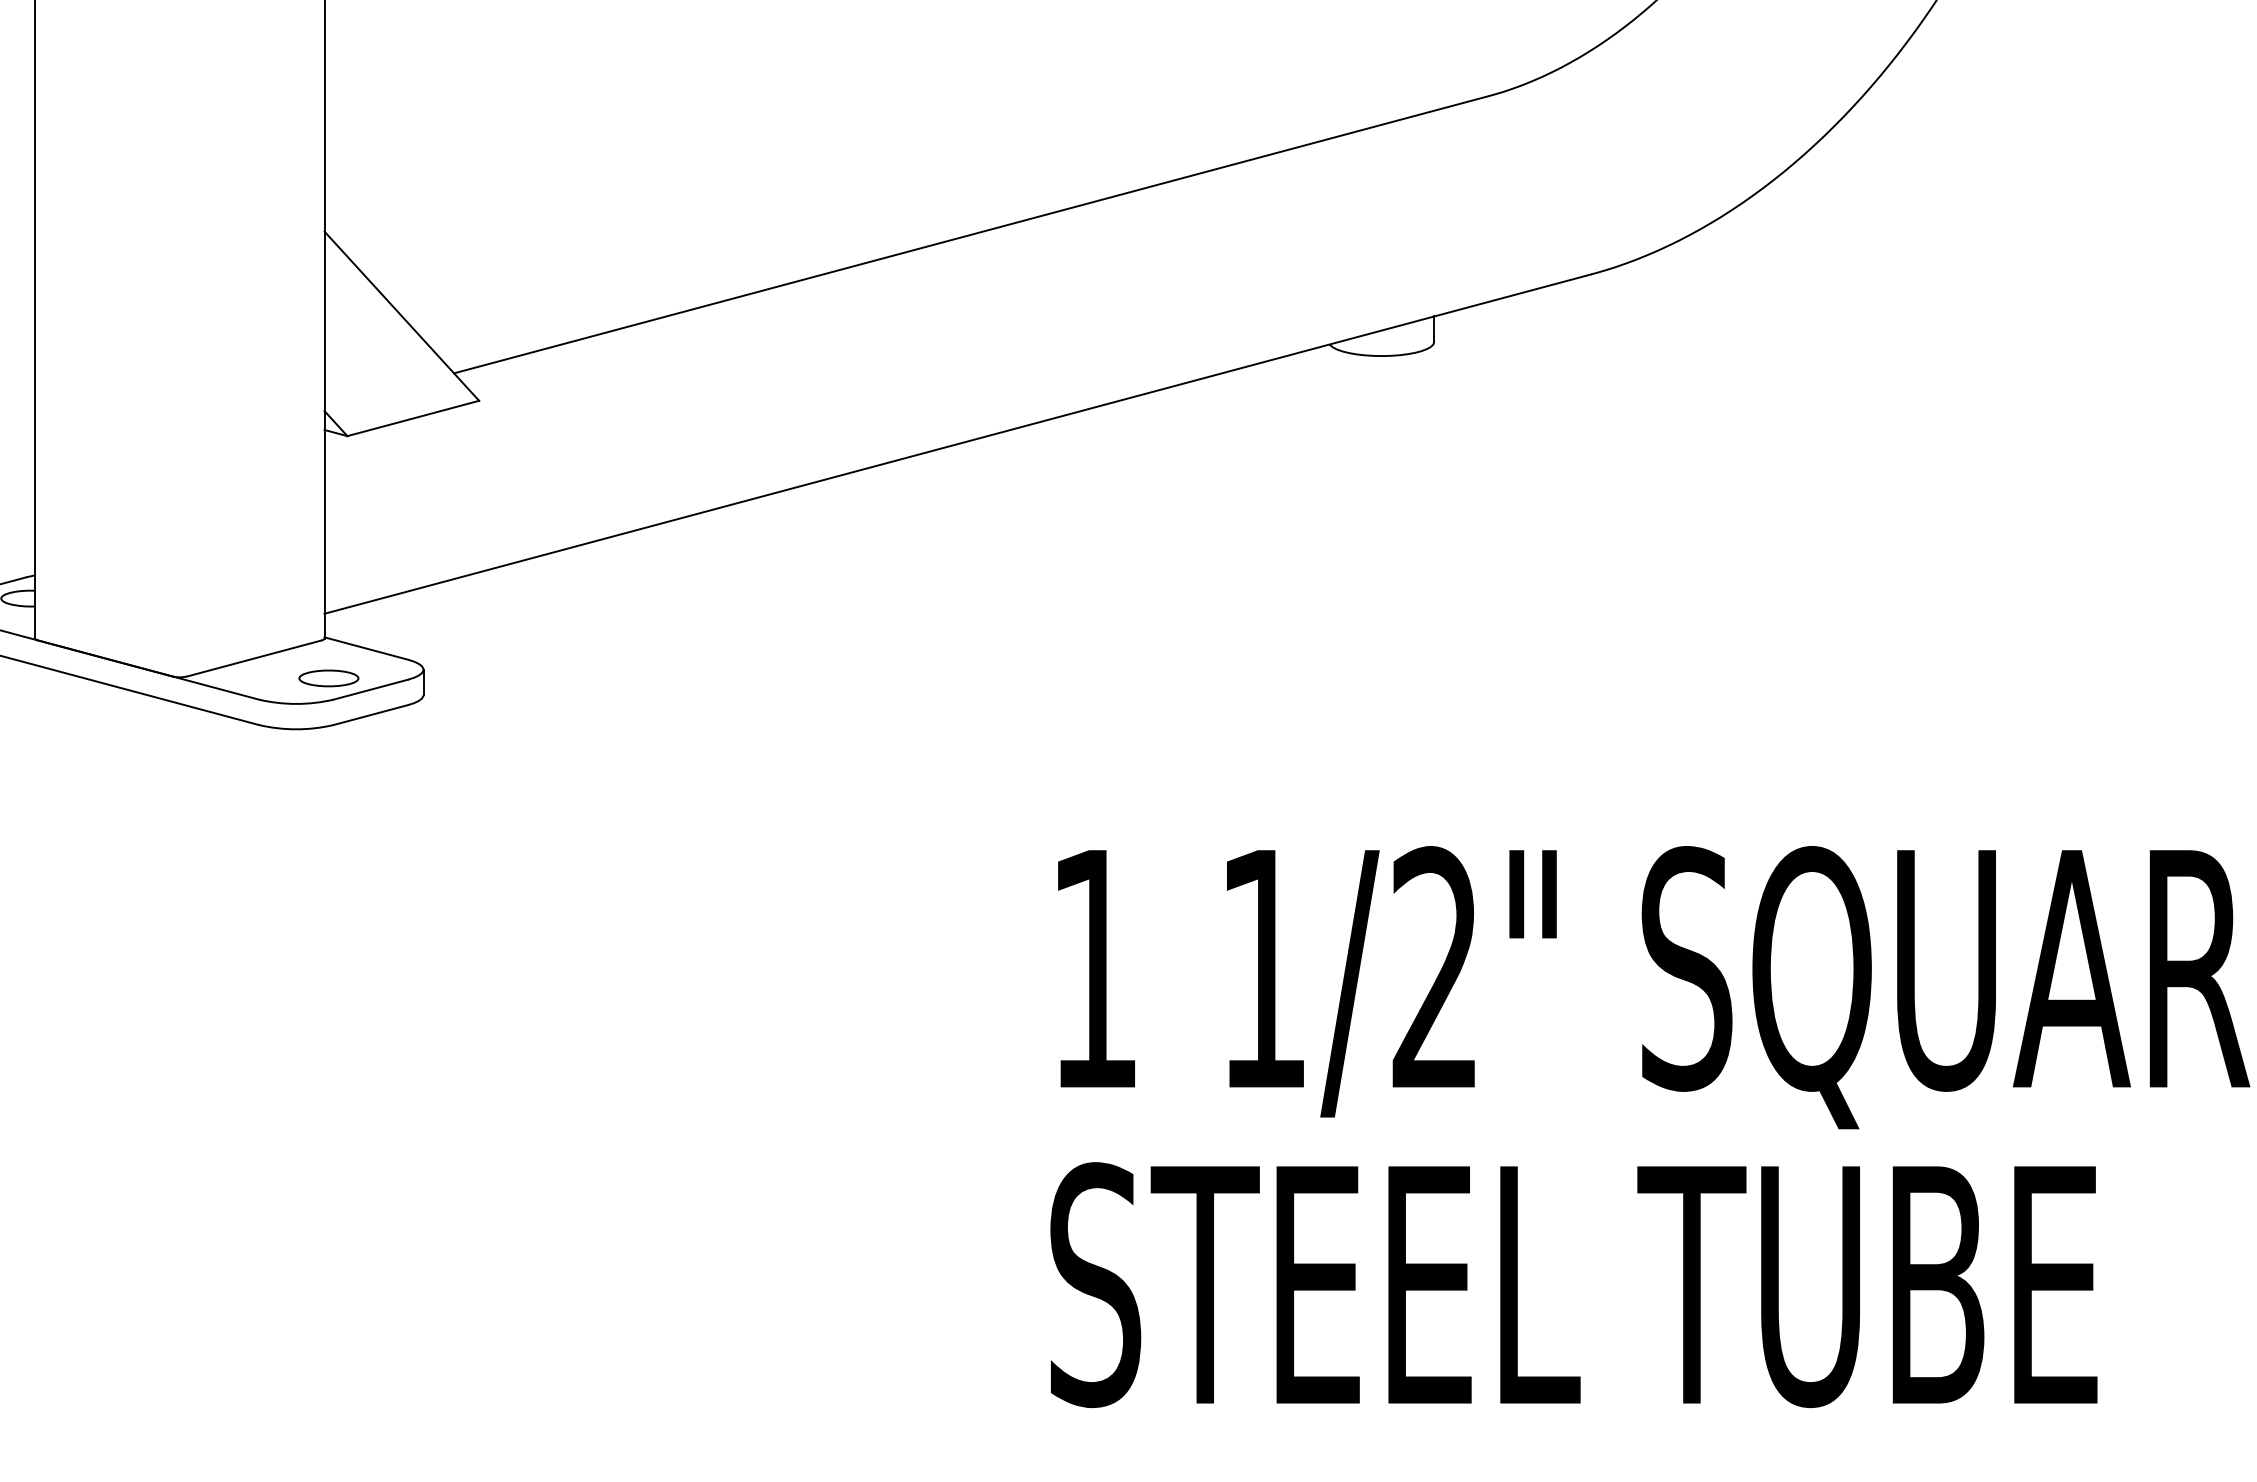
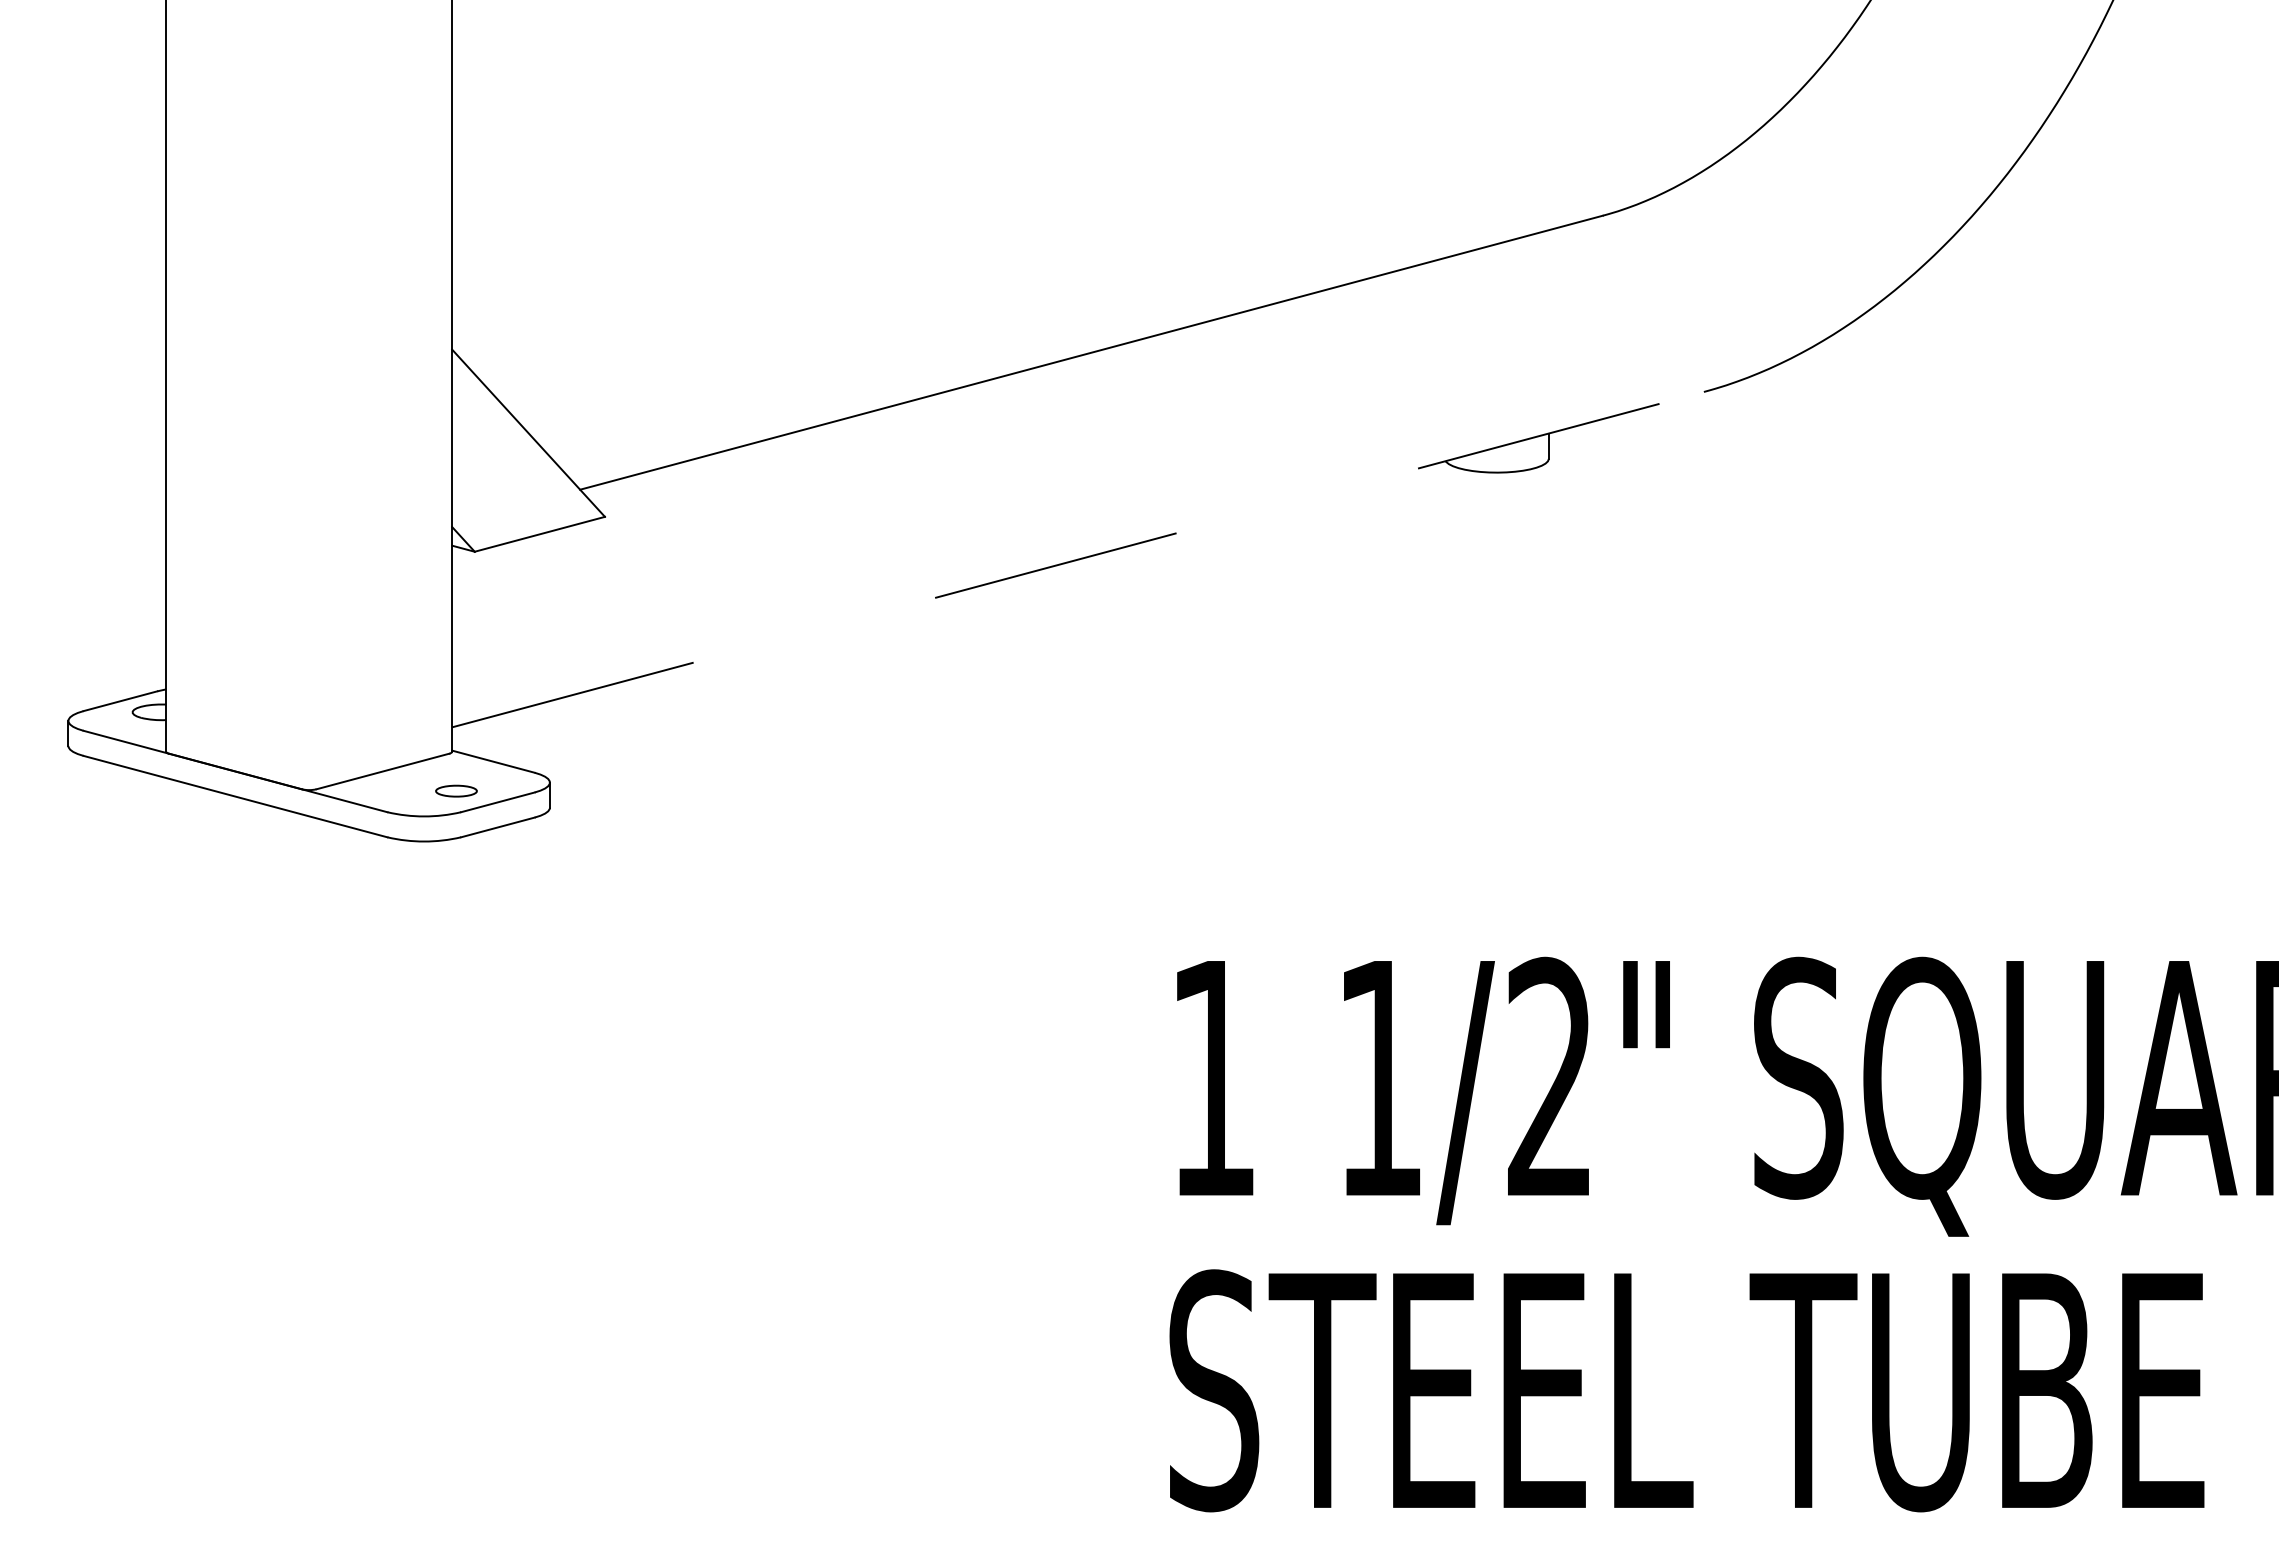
line: (958, 443) -> (1078, 559), solid -> dashed
part: (328, 677) -> (456, 790), size x0.7

